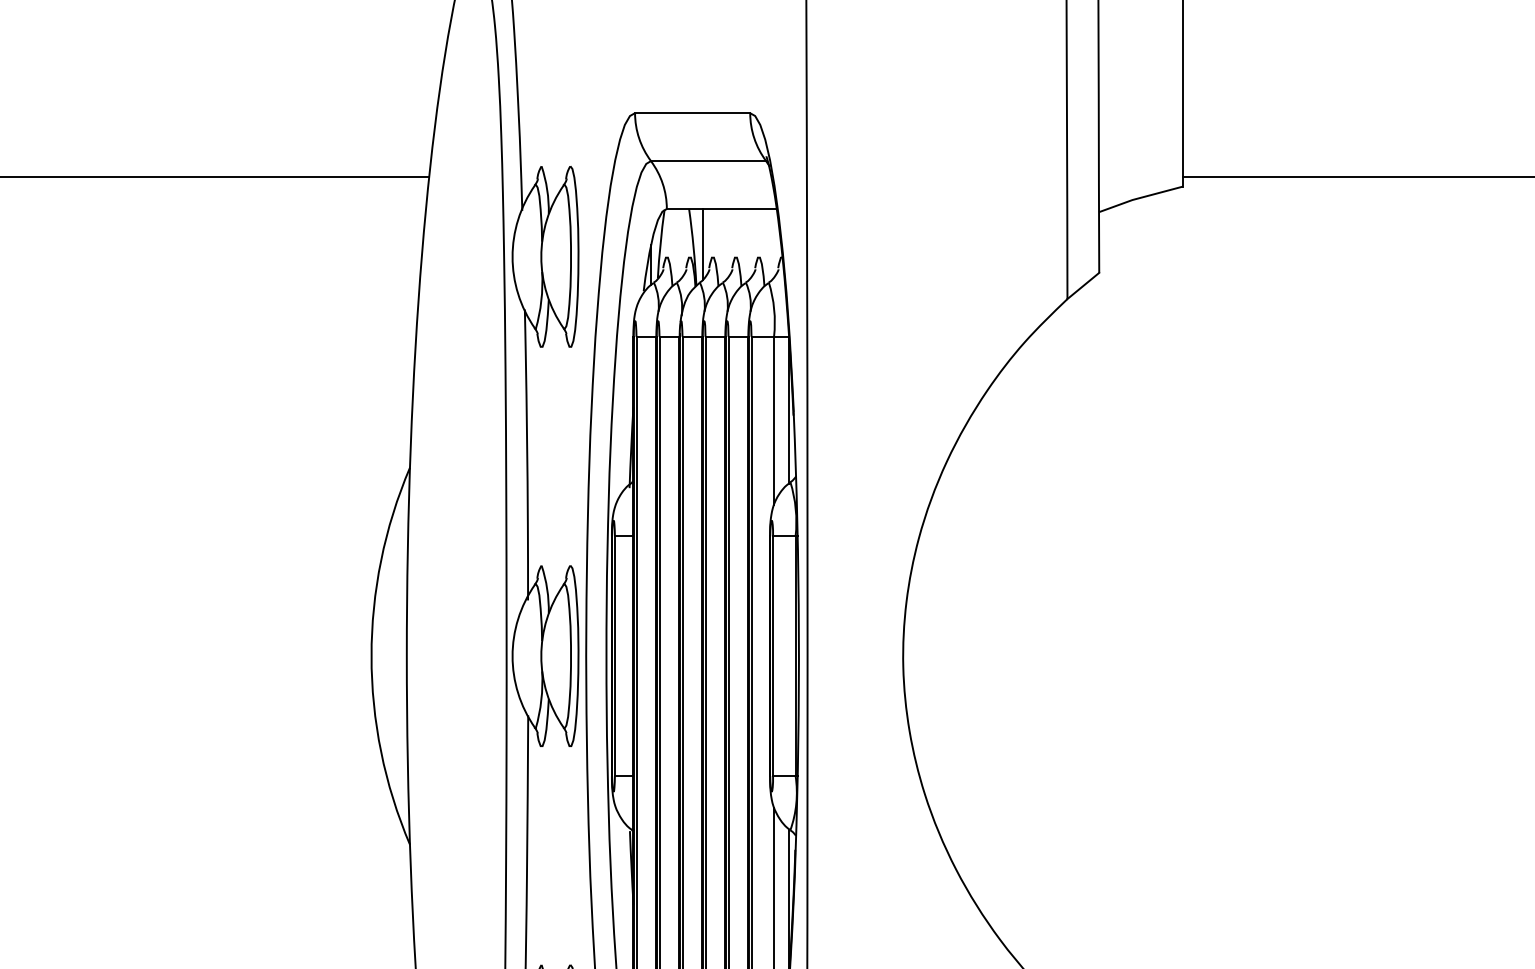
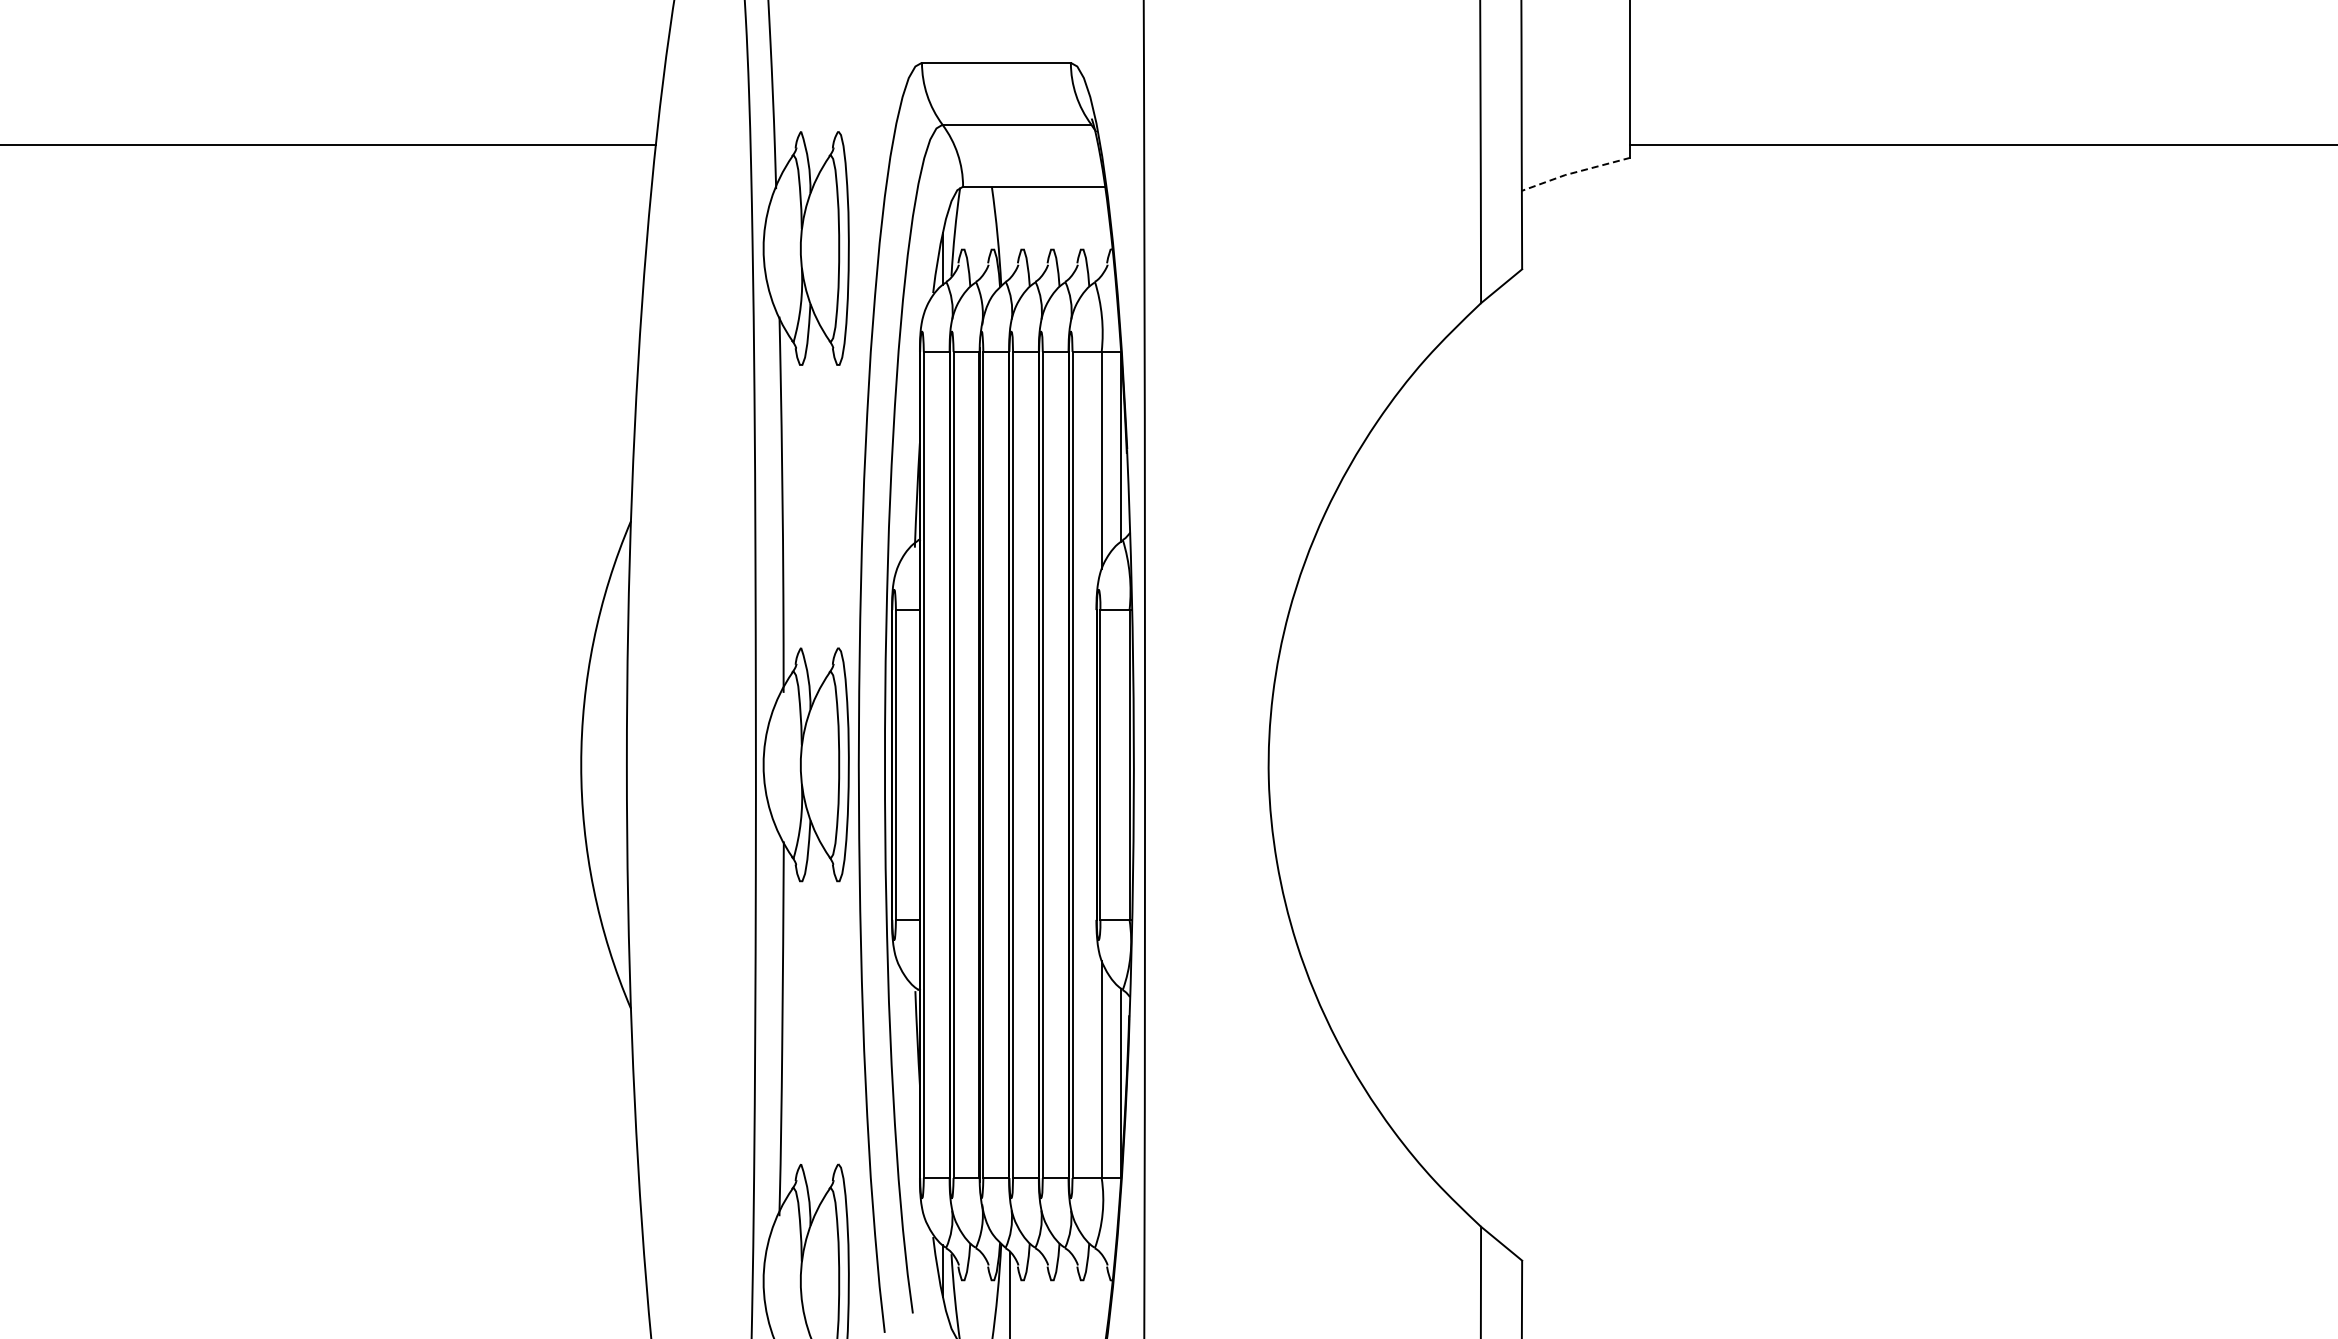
line: (1139, 197) -> (1574, 172), solid -> dashed
line: (702, 244) -> (1009, 232), removed

